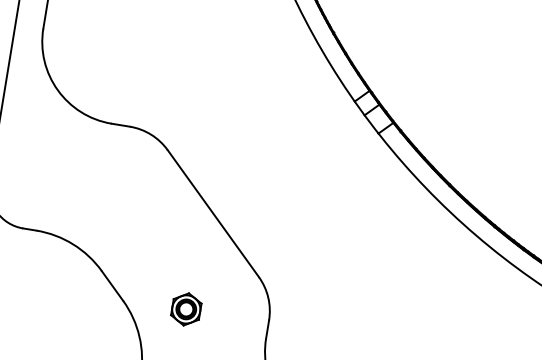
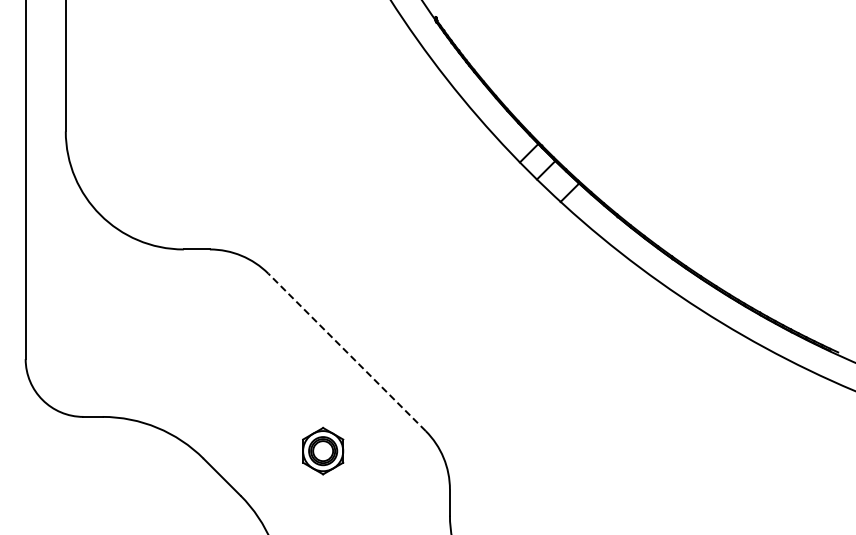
line: (212, 213) -> (346, 352), solid -> dashed
part: (186, 309) -> (323, 450), moved

